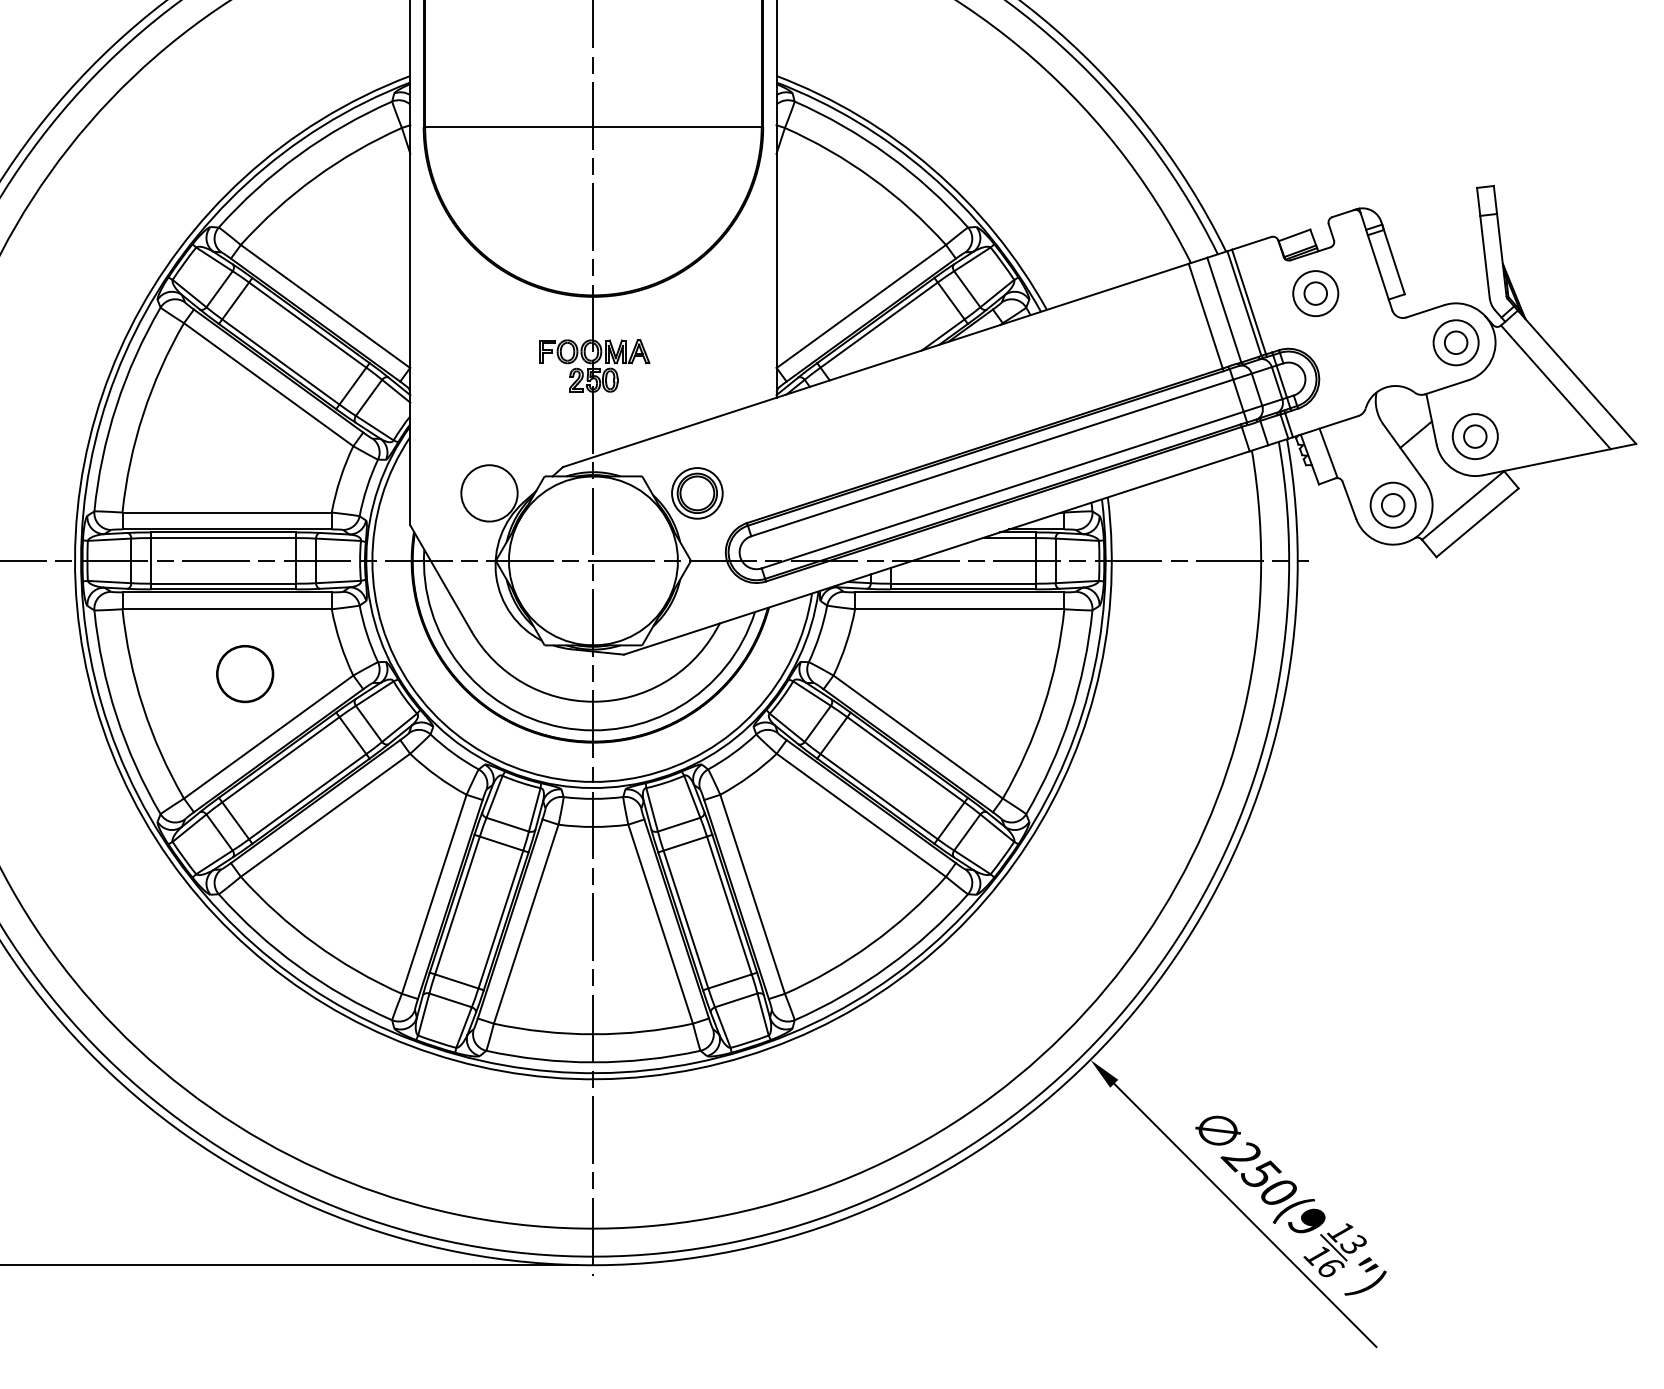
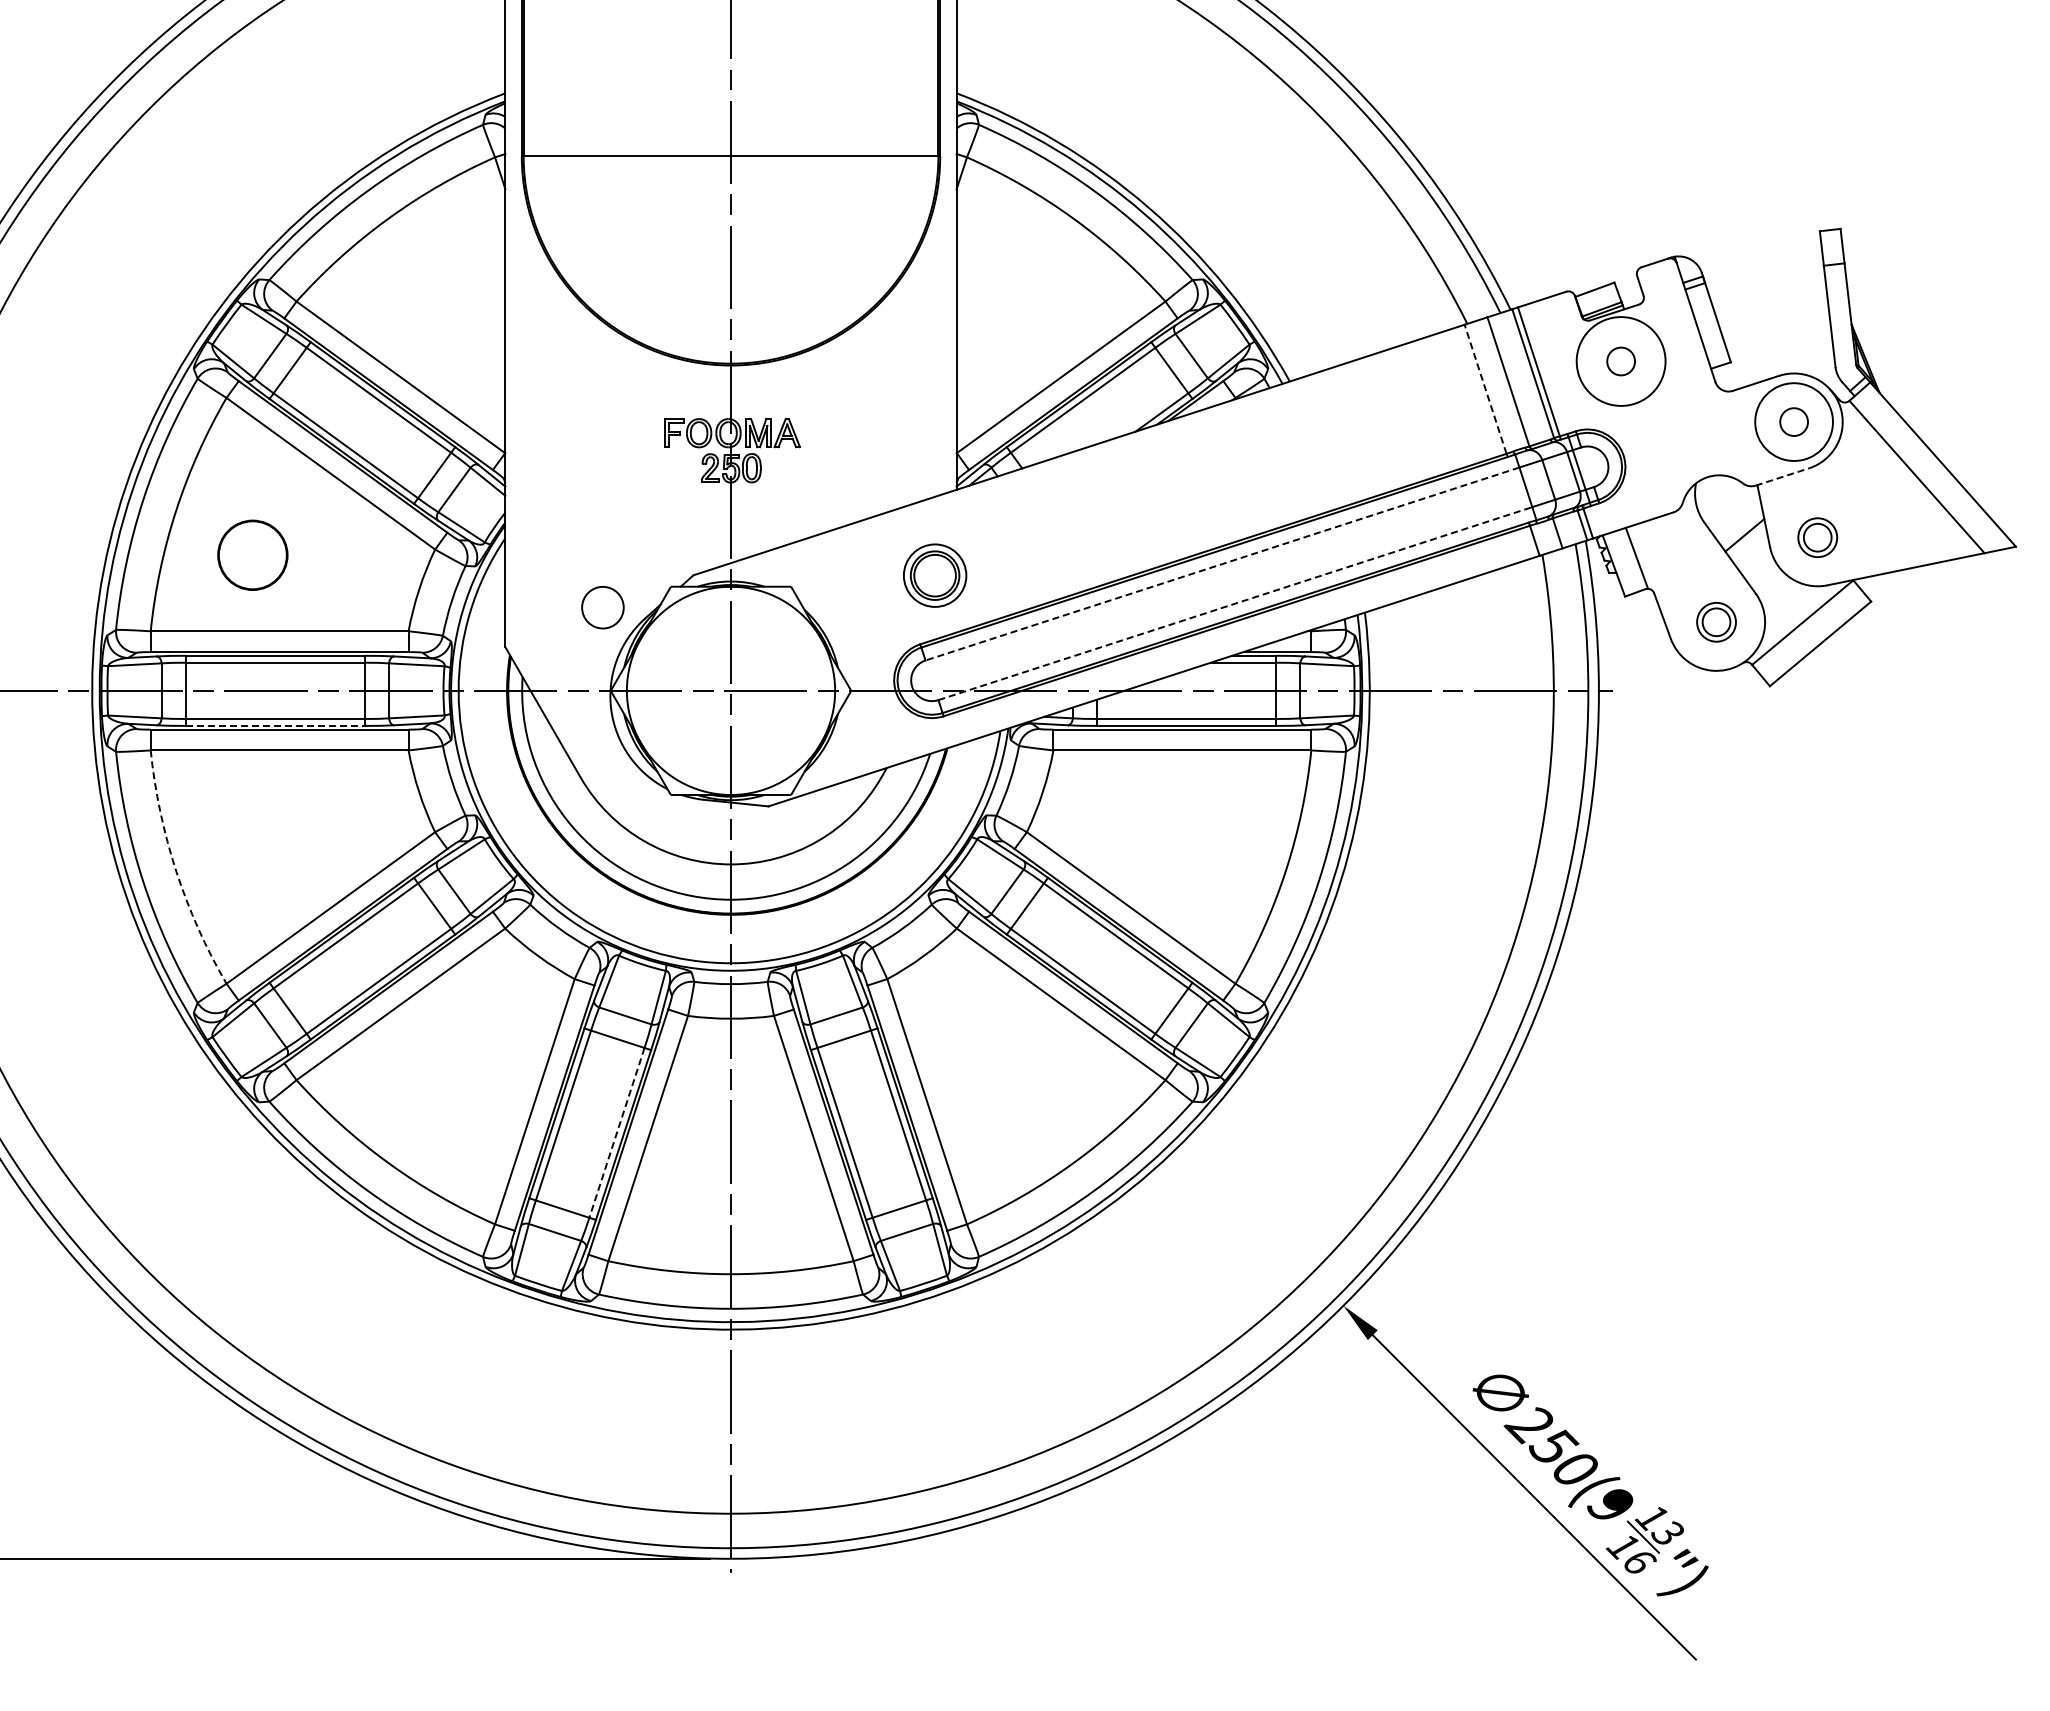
circle: (1315, 293) -> (1620, 361), size x1.6
line: (1205, 316) -> (1485, 389), solid -> dashed
circle: (1455, 342) -> (1793, 421), size x1.4
line: (1446, 386) -> (1782, 476), solid -> dashed
circle: (1475, 436) -> (1817, 537), size x0.7
line: (992, 458) -> (1222, 564), solid -> dashed
line: (1002, 490) -> (1235, 603), solid -> dashed
circle: (489, 493) -> (602, 607), size x0.6
part: (697, 493) -> (935, 575), moved
circle: (1393, 505) -> (1716, 622), size x0.7
line: (223, 589) -> (275, 725), solid -> dashed
circle: (244, 673) -> (252, 554), moved
arc: (143, 707) -> (176, 871), solid -> dashed
line: (500, 920) -> (616, 1133), solid -> dashed

